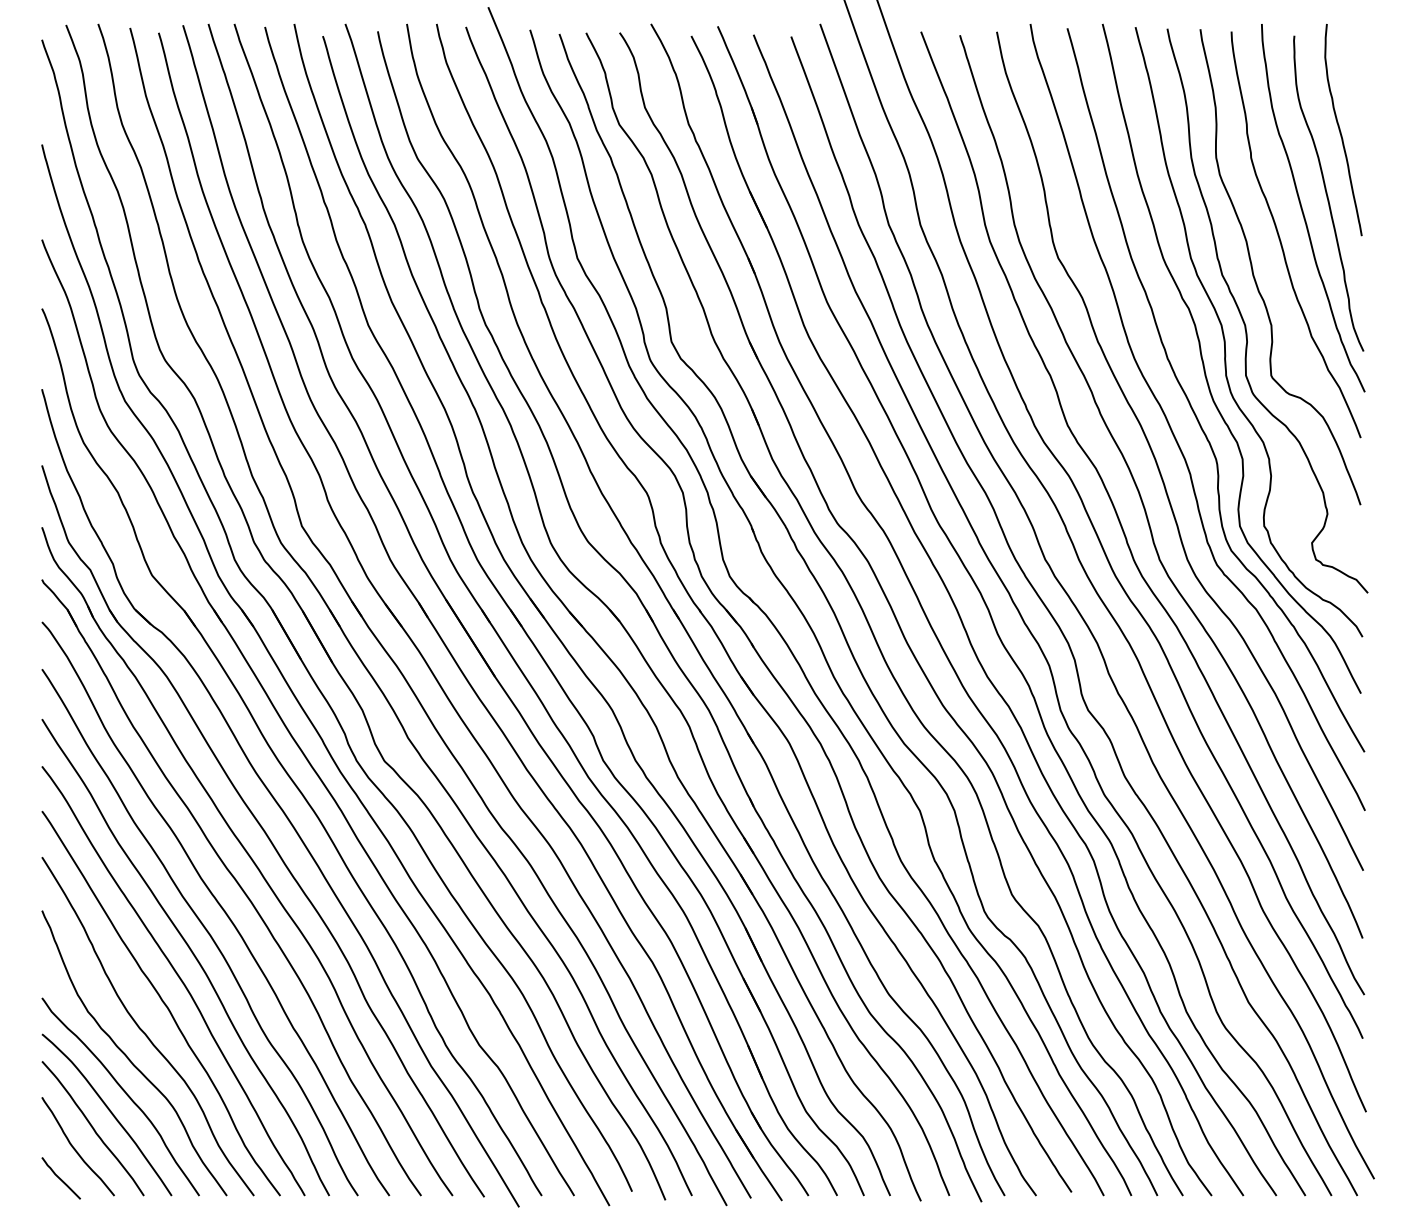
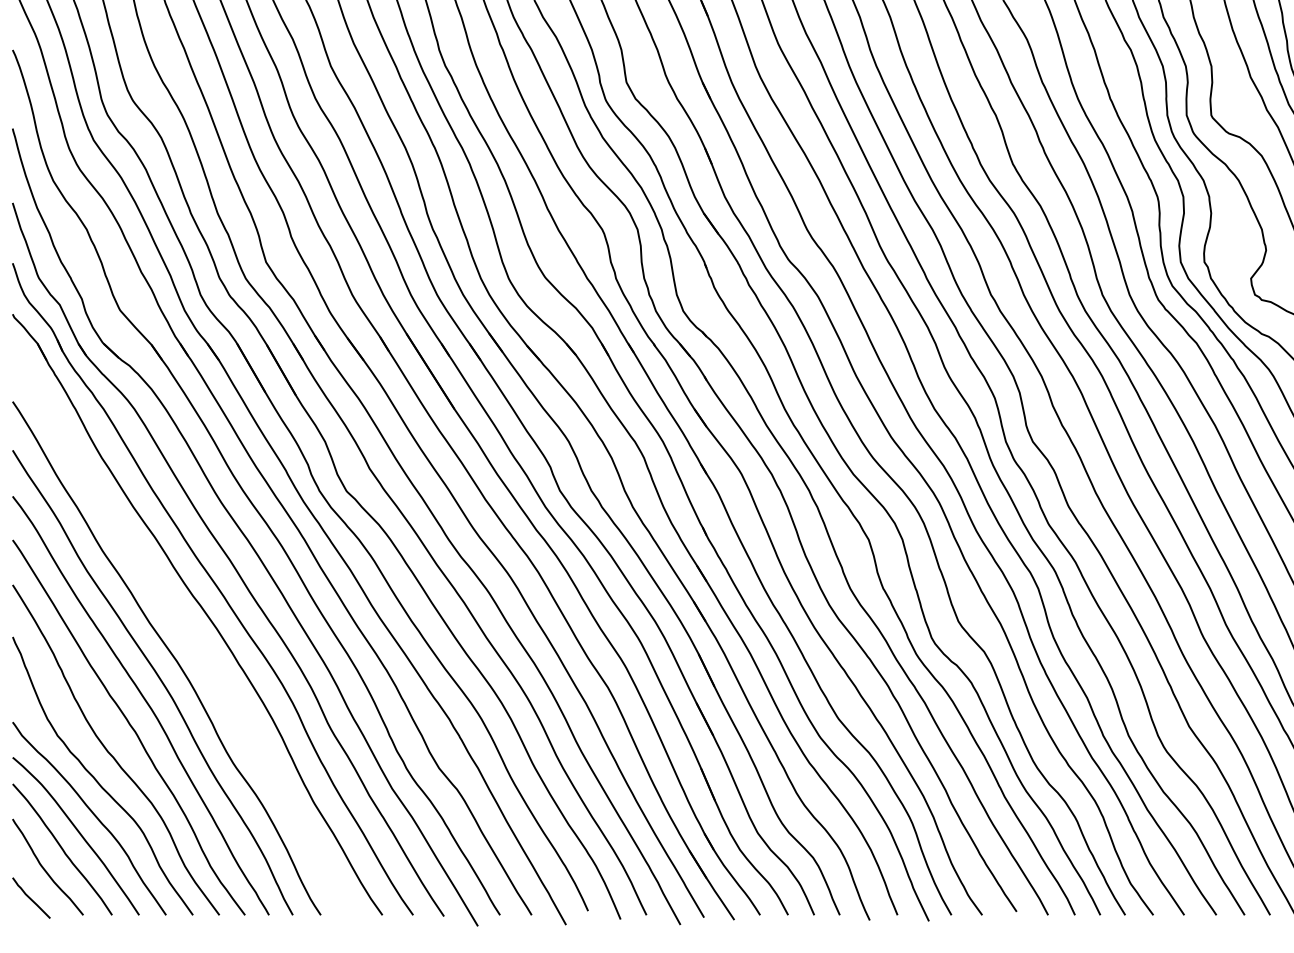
curve: (219, 906) -> (185, 633), removed

